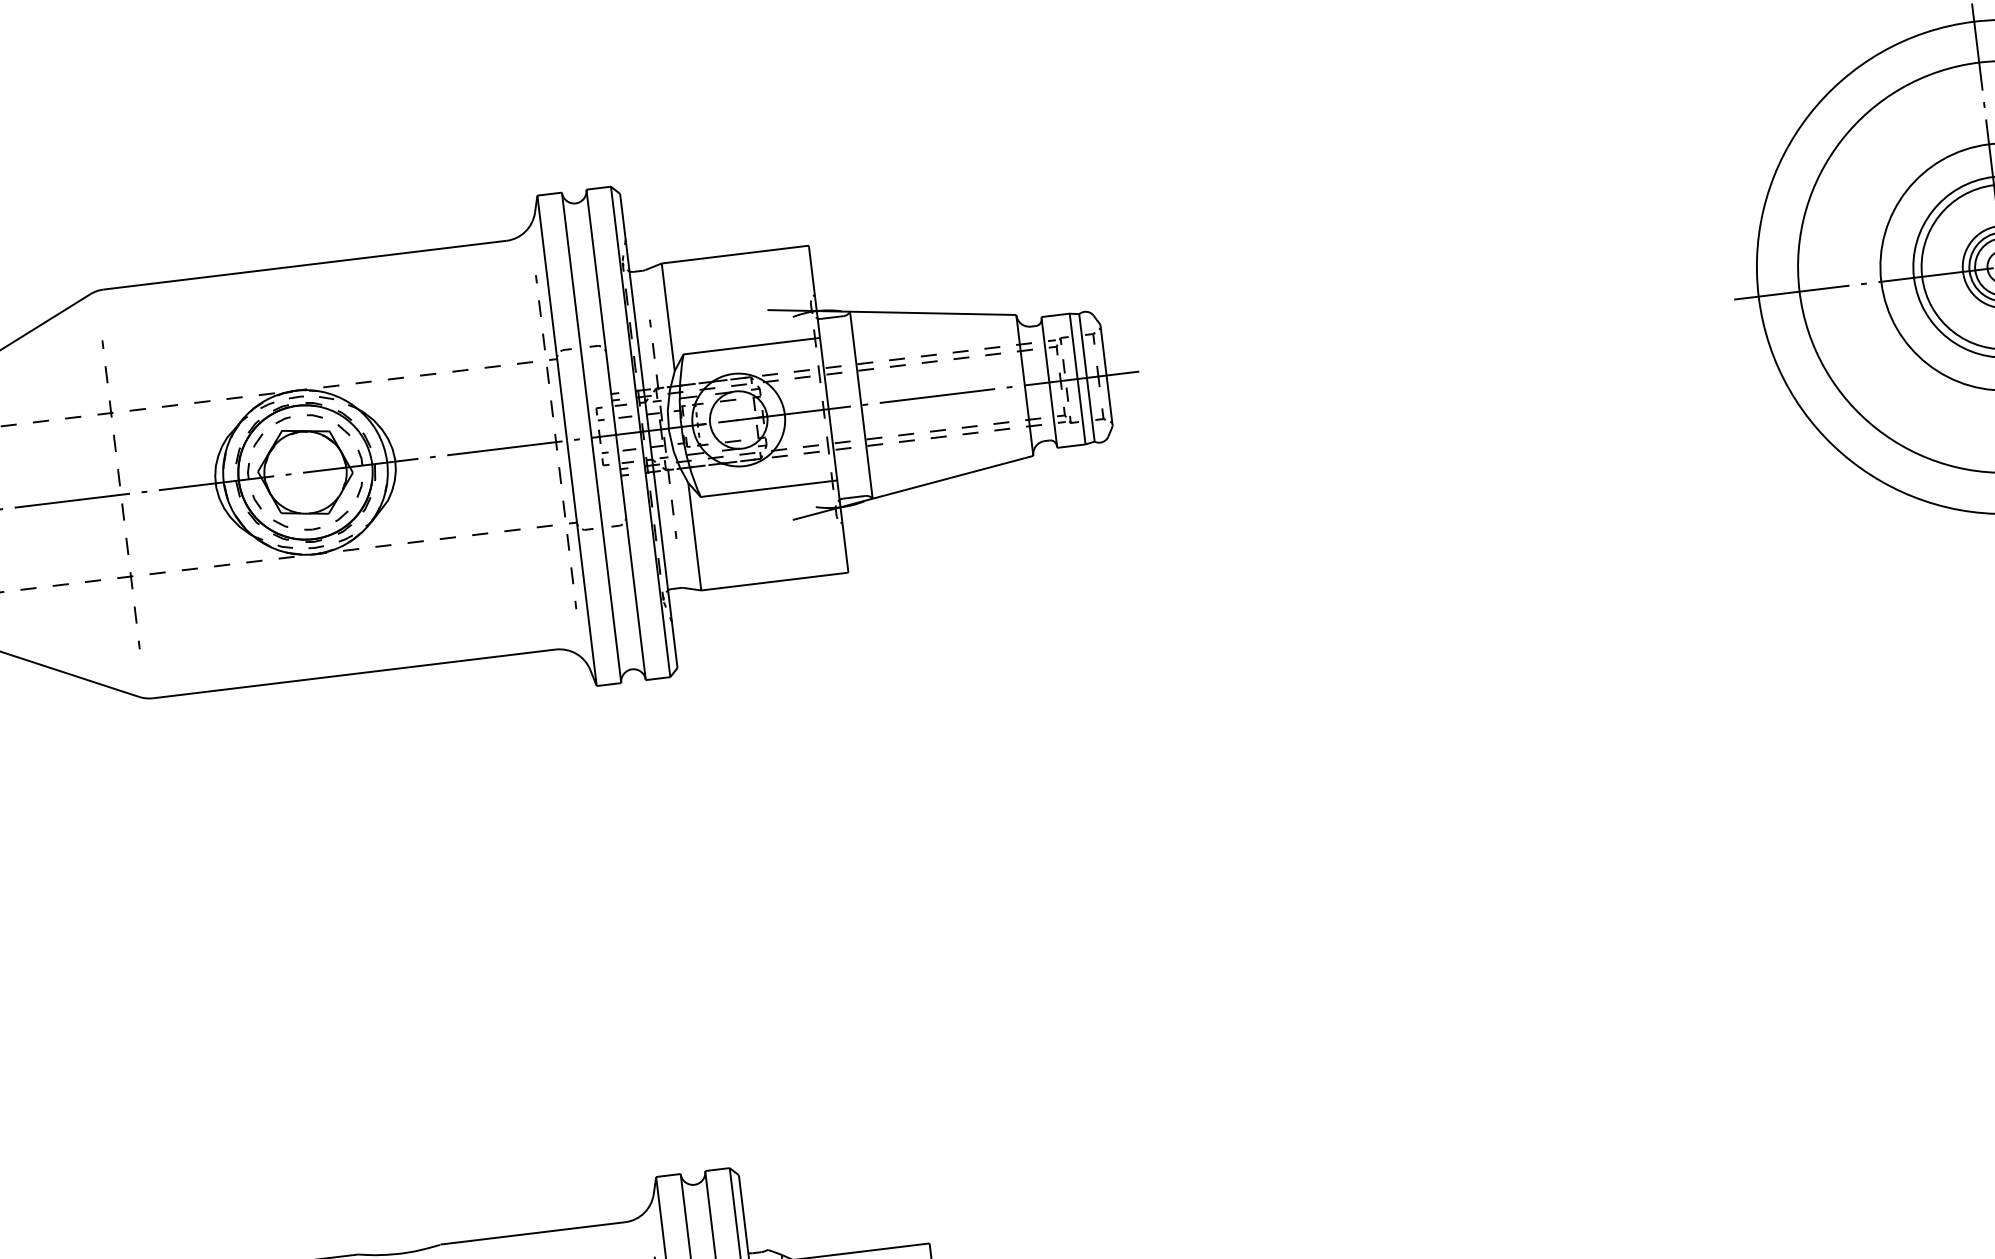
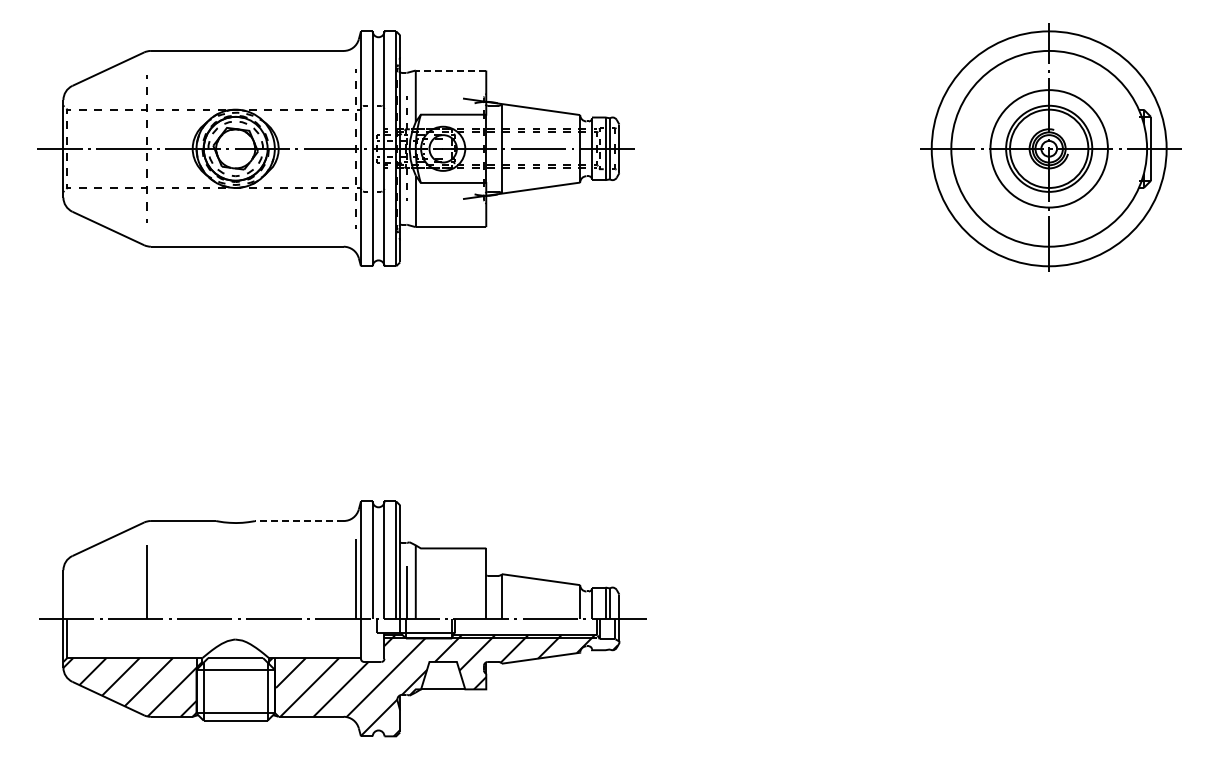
line: (734, 254) -> (450, 70), solid -> dashed
line: (532, 1234) -> (299, 521), solid -> dashed

